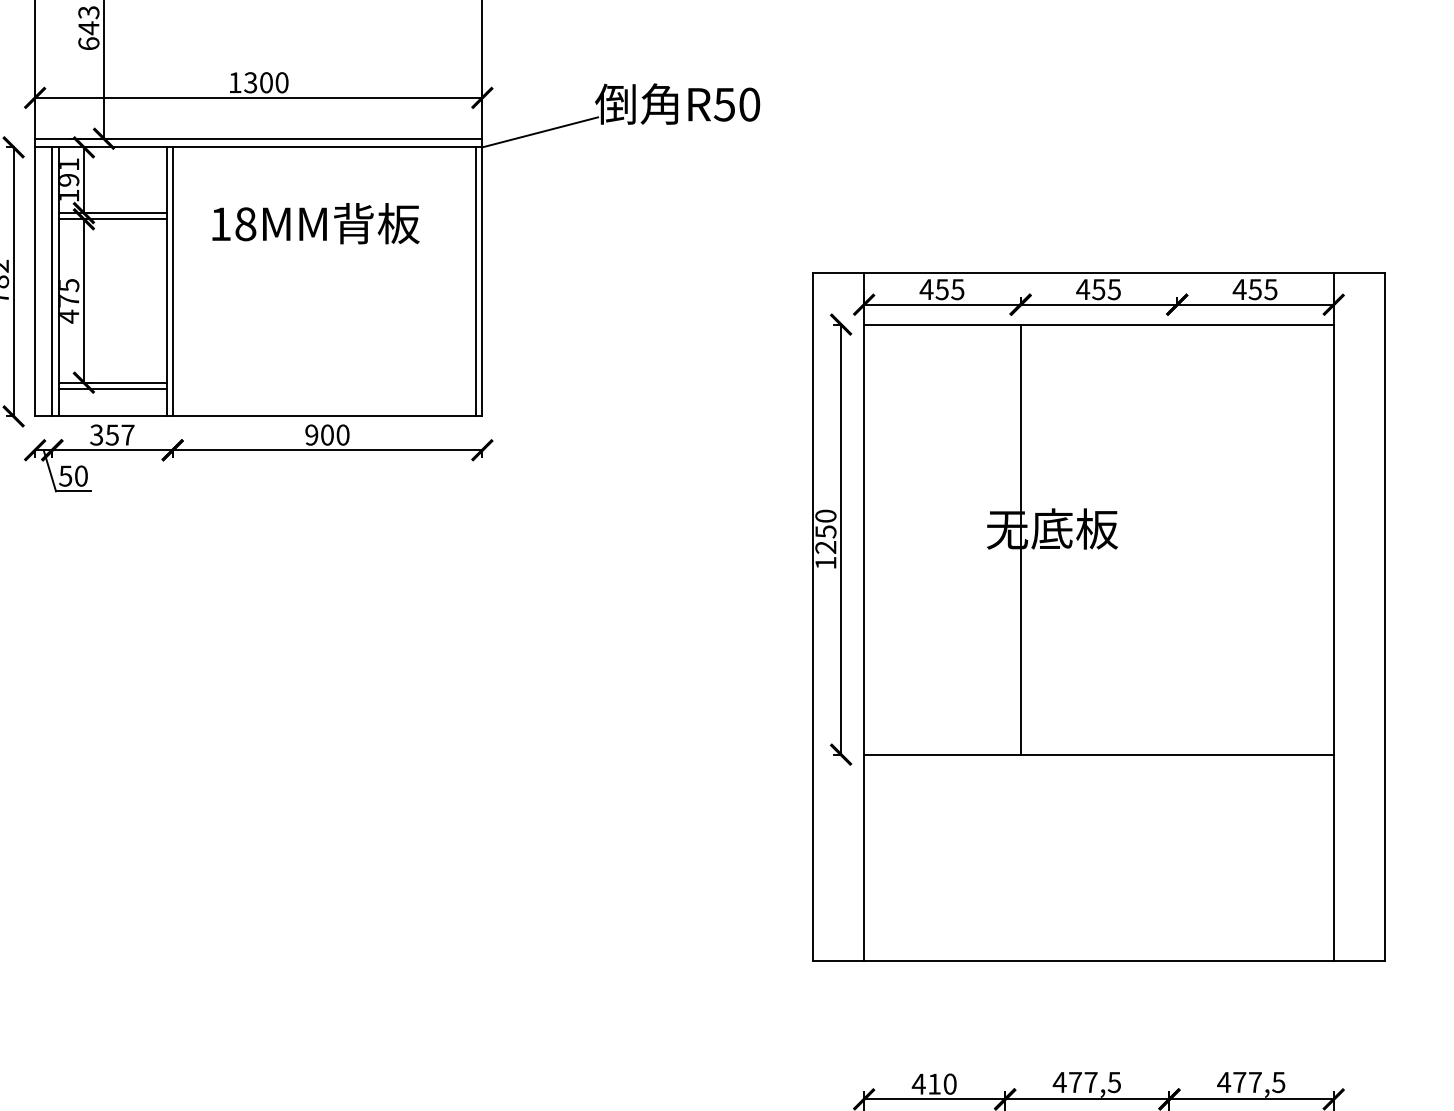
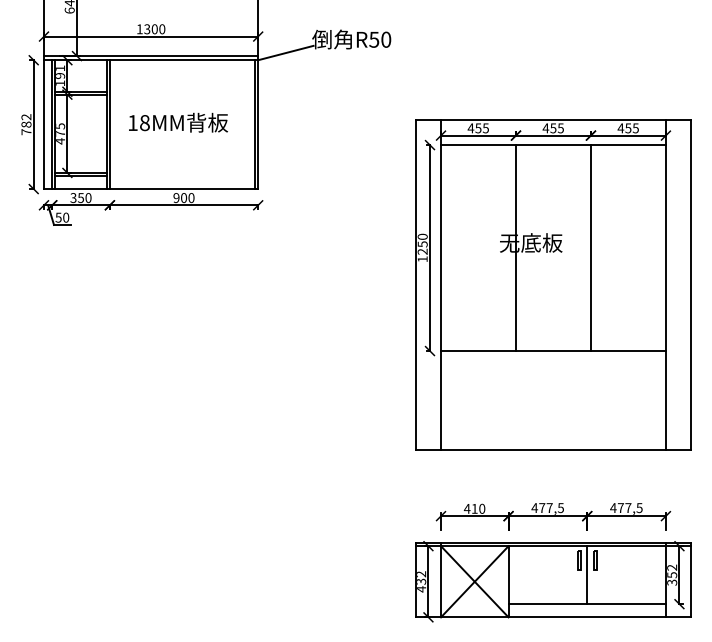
text: (315, 223) -> (178, 122), moved
text: (128, 436) -> (88, 198), 357 -> 350
line: (1176, 540) -> (590, 248), added

